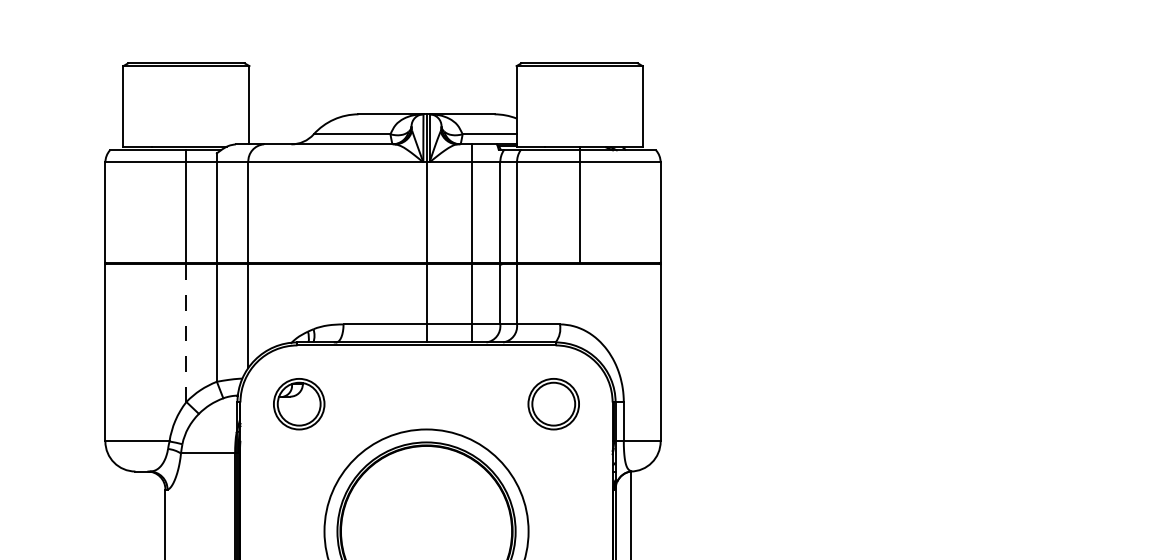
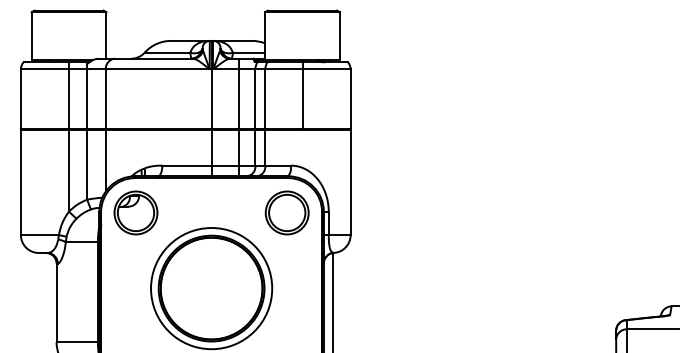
line: (187, 332) -> (69, 170), dashed -> solid
part: (298, 403) -> (135, 212), size x1.43
part: (552, 403) -> (286, 212), size x1.43

